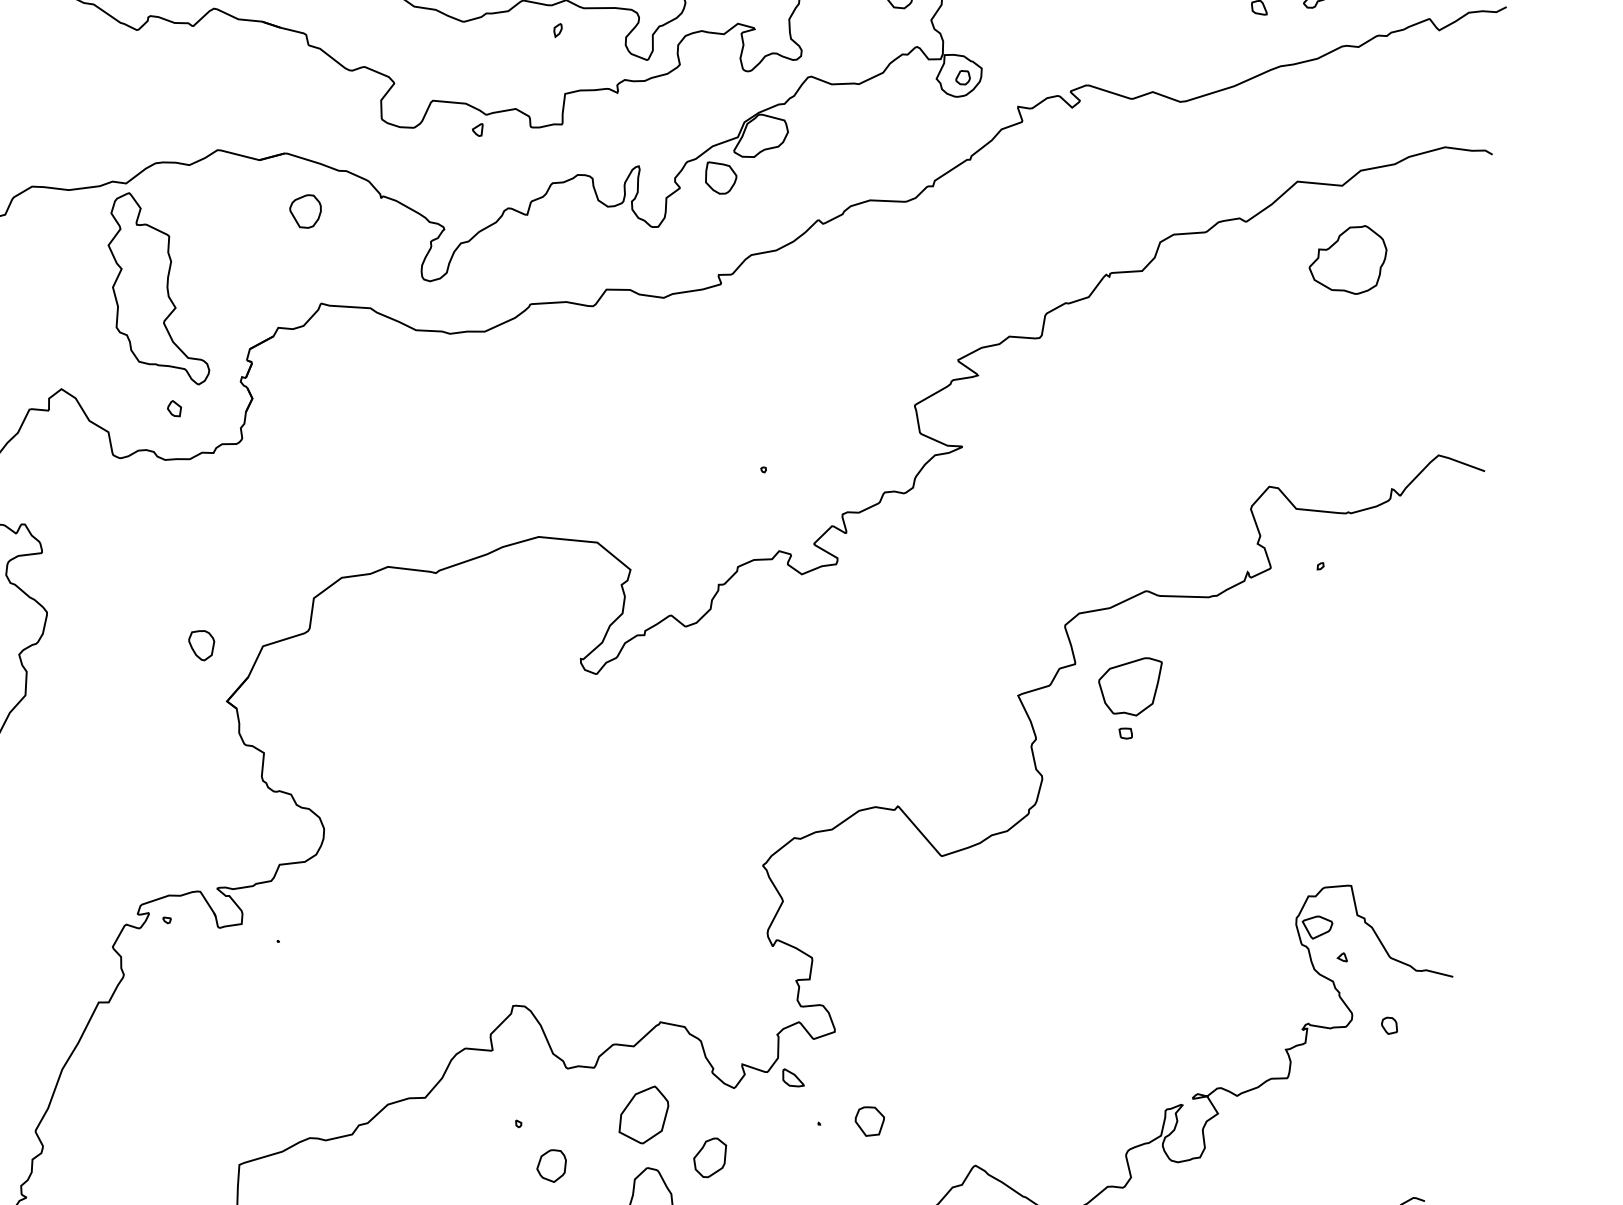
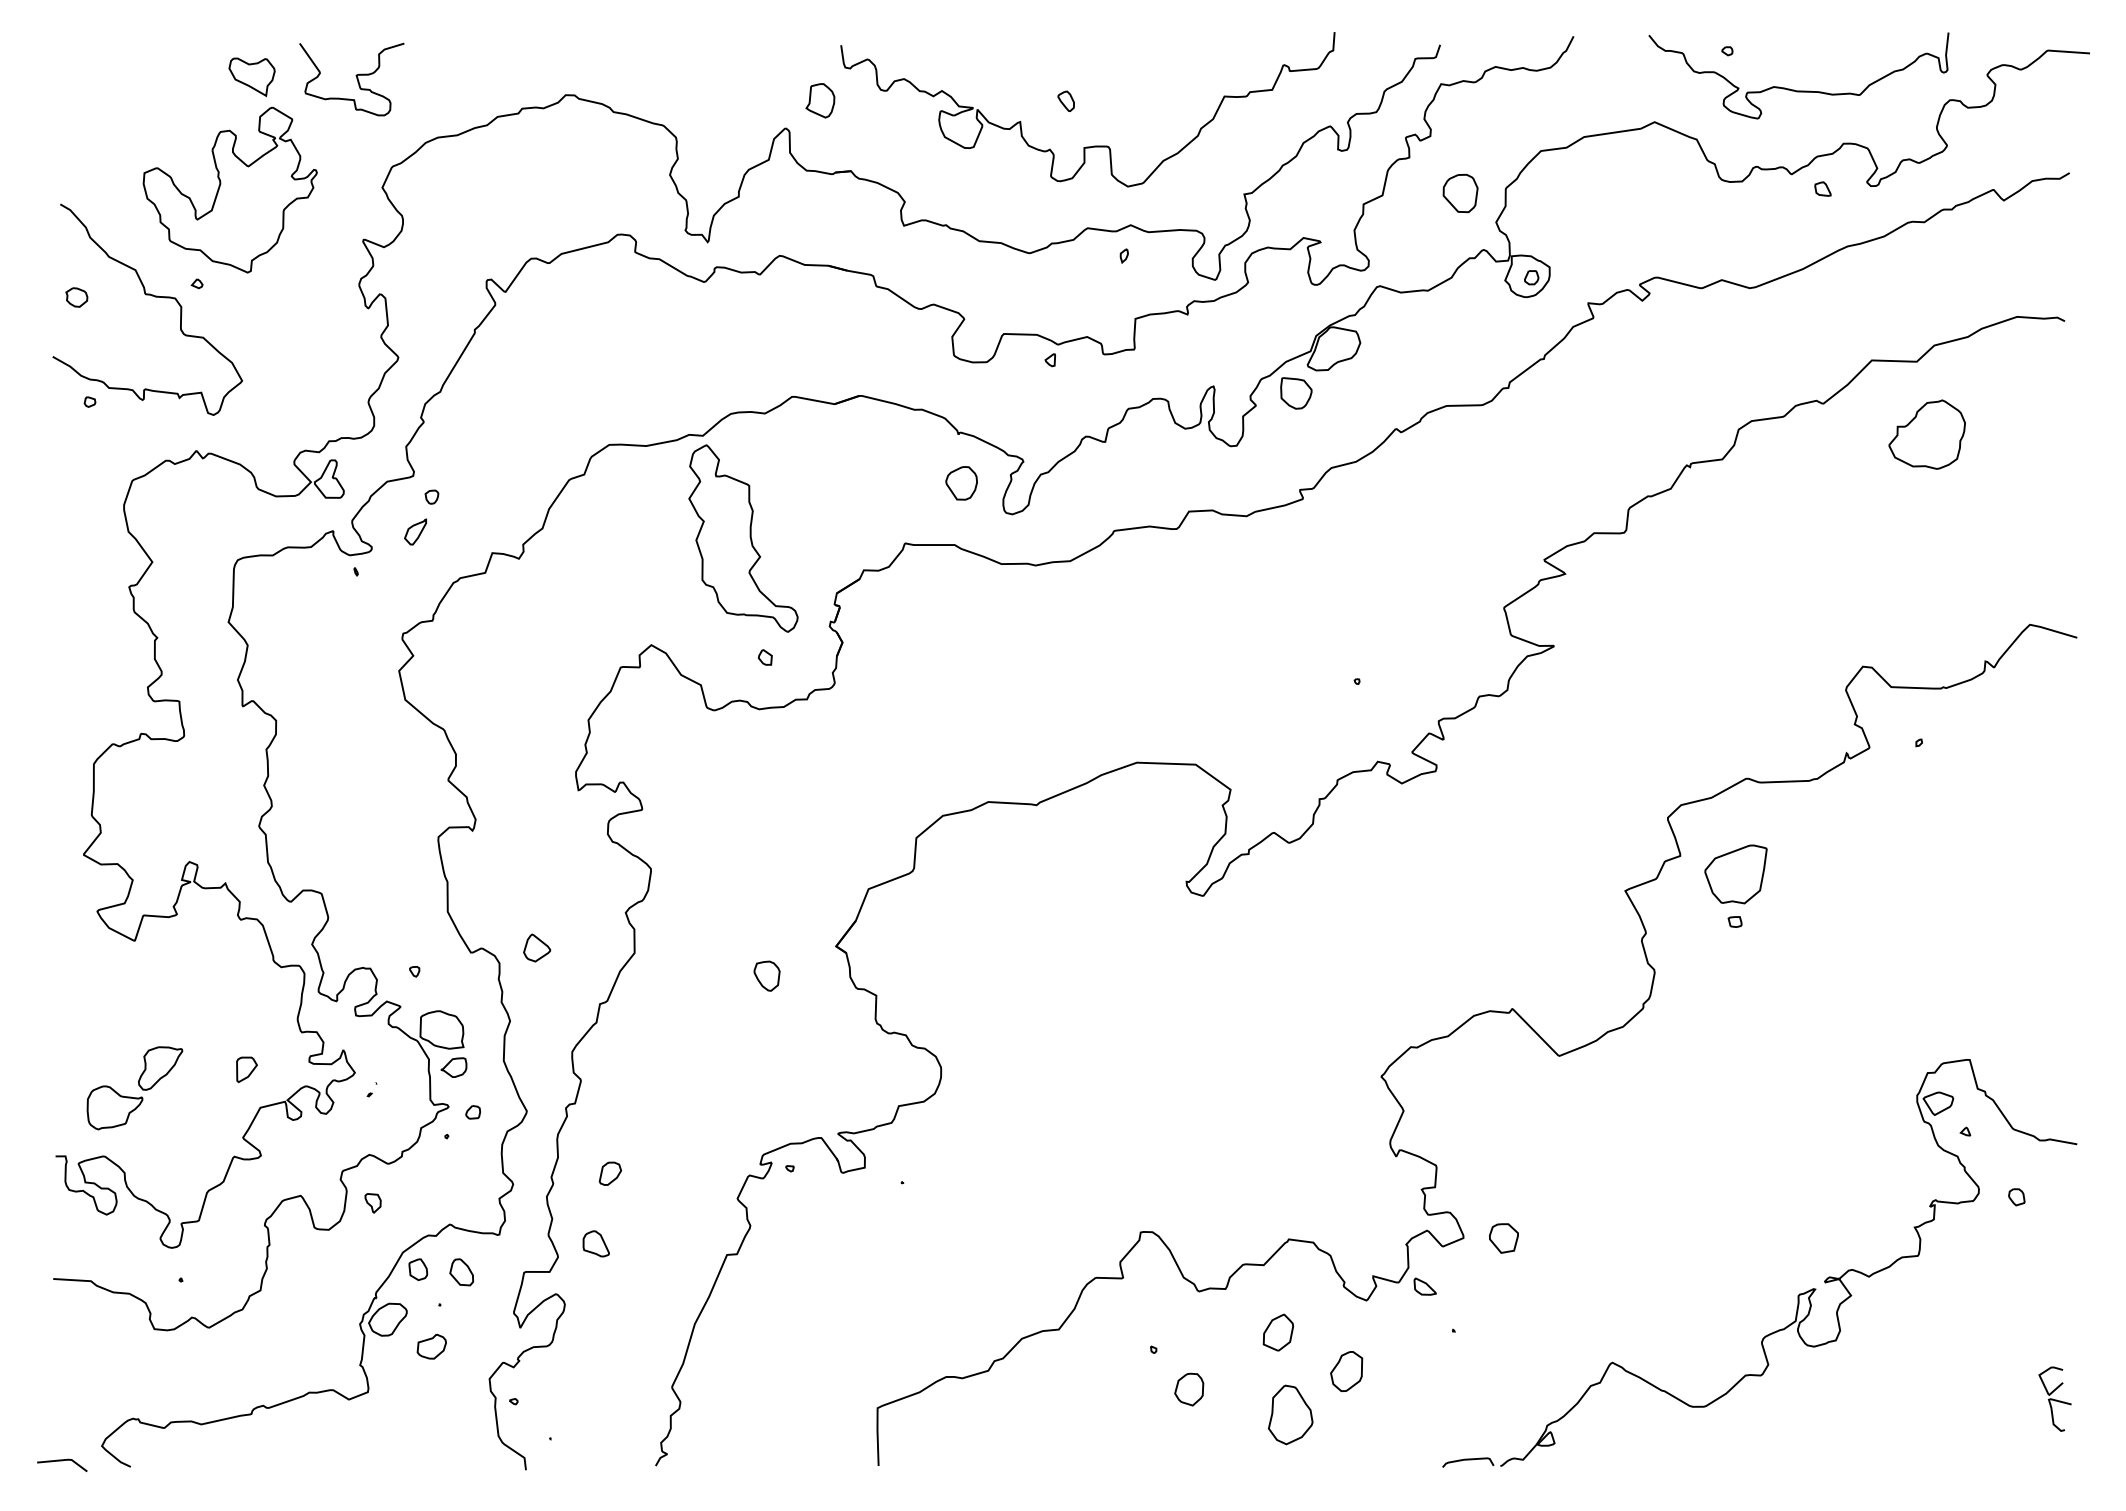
part: (305, 211) -> (961, 483), moved
part: (200, 644) -> (766, 975), moved
part: (644, 1114) -> (1278, 1332), size x0.62
part: (869, 1121) -> (1503, 1238), moved

